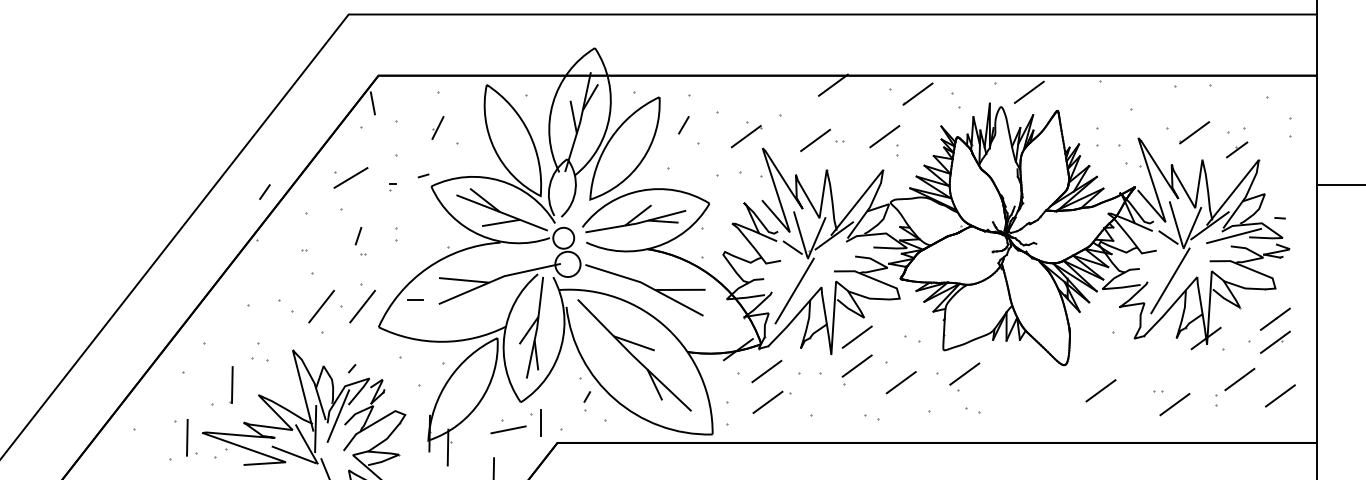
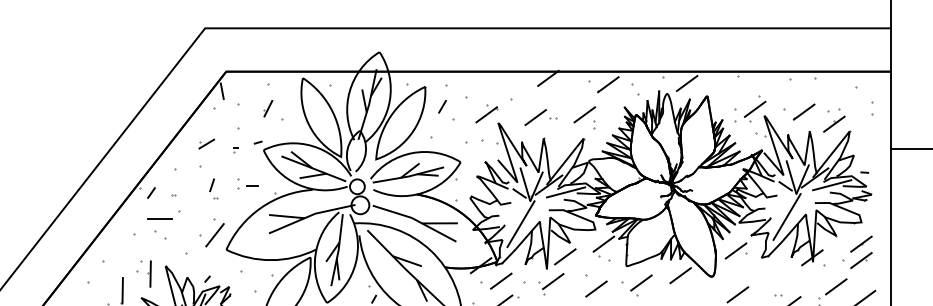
line: (1124, 128) -> (754, 109), added
part: (1236, 149) -> (833, 123), size x1.43
part: (350, 177) -> (206, 143), size x0.62
line: (264, 191) -> (151, 192), moved
line: (858, 246) -> (566, 192), added
line: (285, 284) -> (160, 219), added
line: (415, 299) -> (252, 186), moved
line: (321, 306) -> (185, 235), removed
line: (911, 318) -> (603, 243), added
line: (1097, 328) -> (735, 250), added
line: (271, 361) -> (150, 274), added
line: (1019, 363) -> (680, 275), added
part: (856, 369) -> (552, 283), moved

